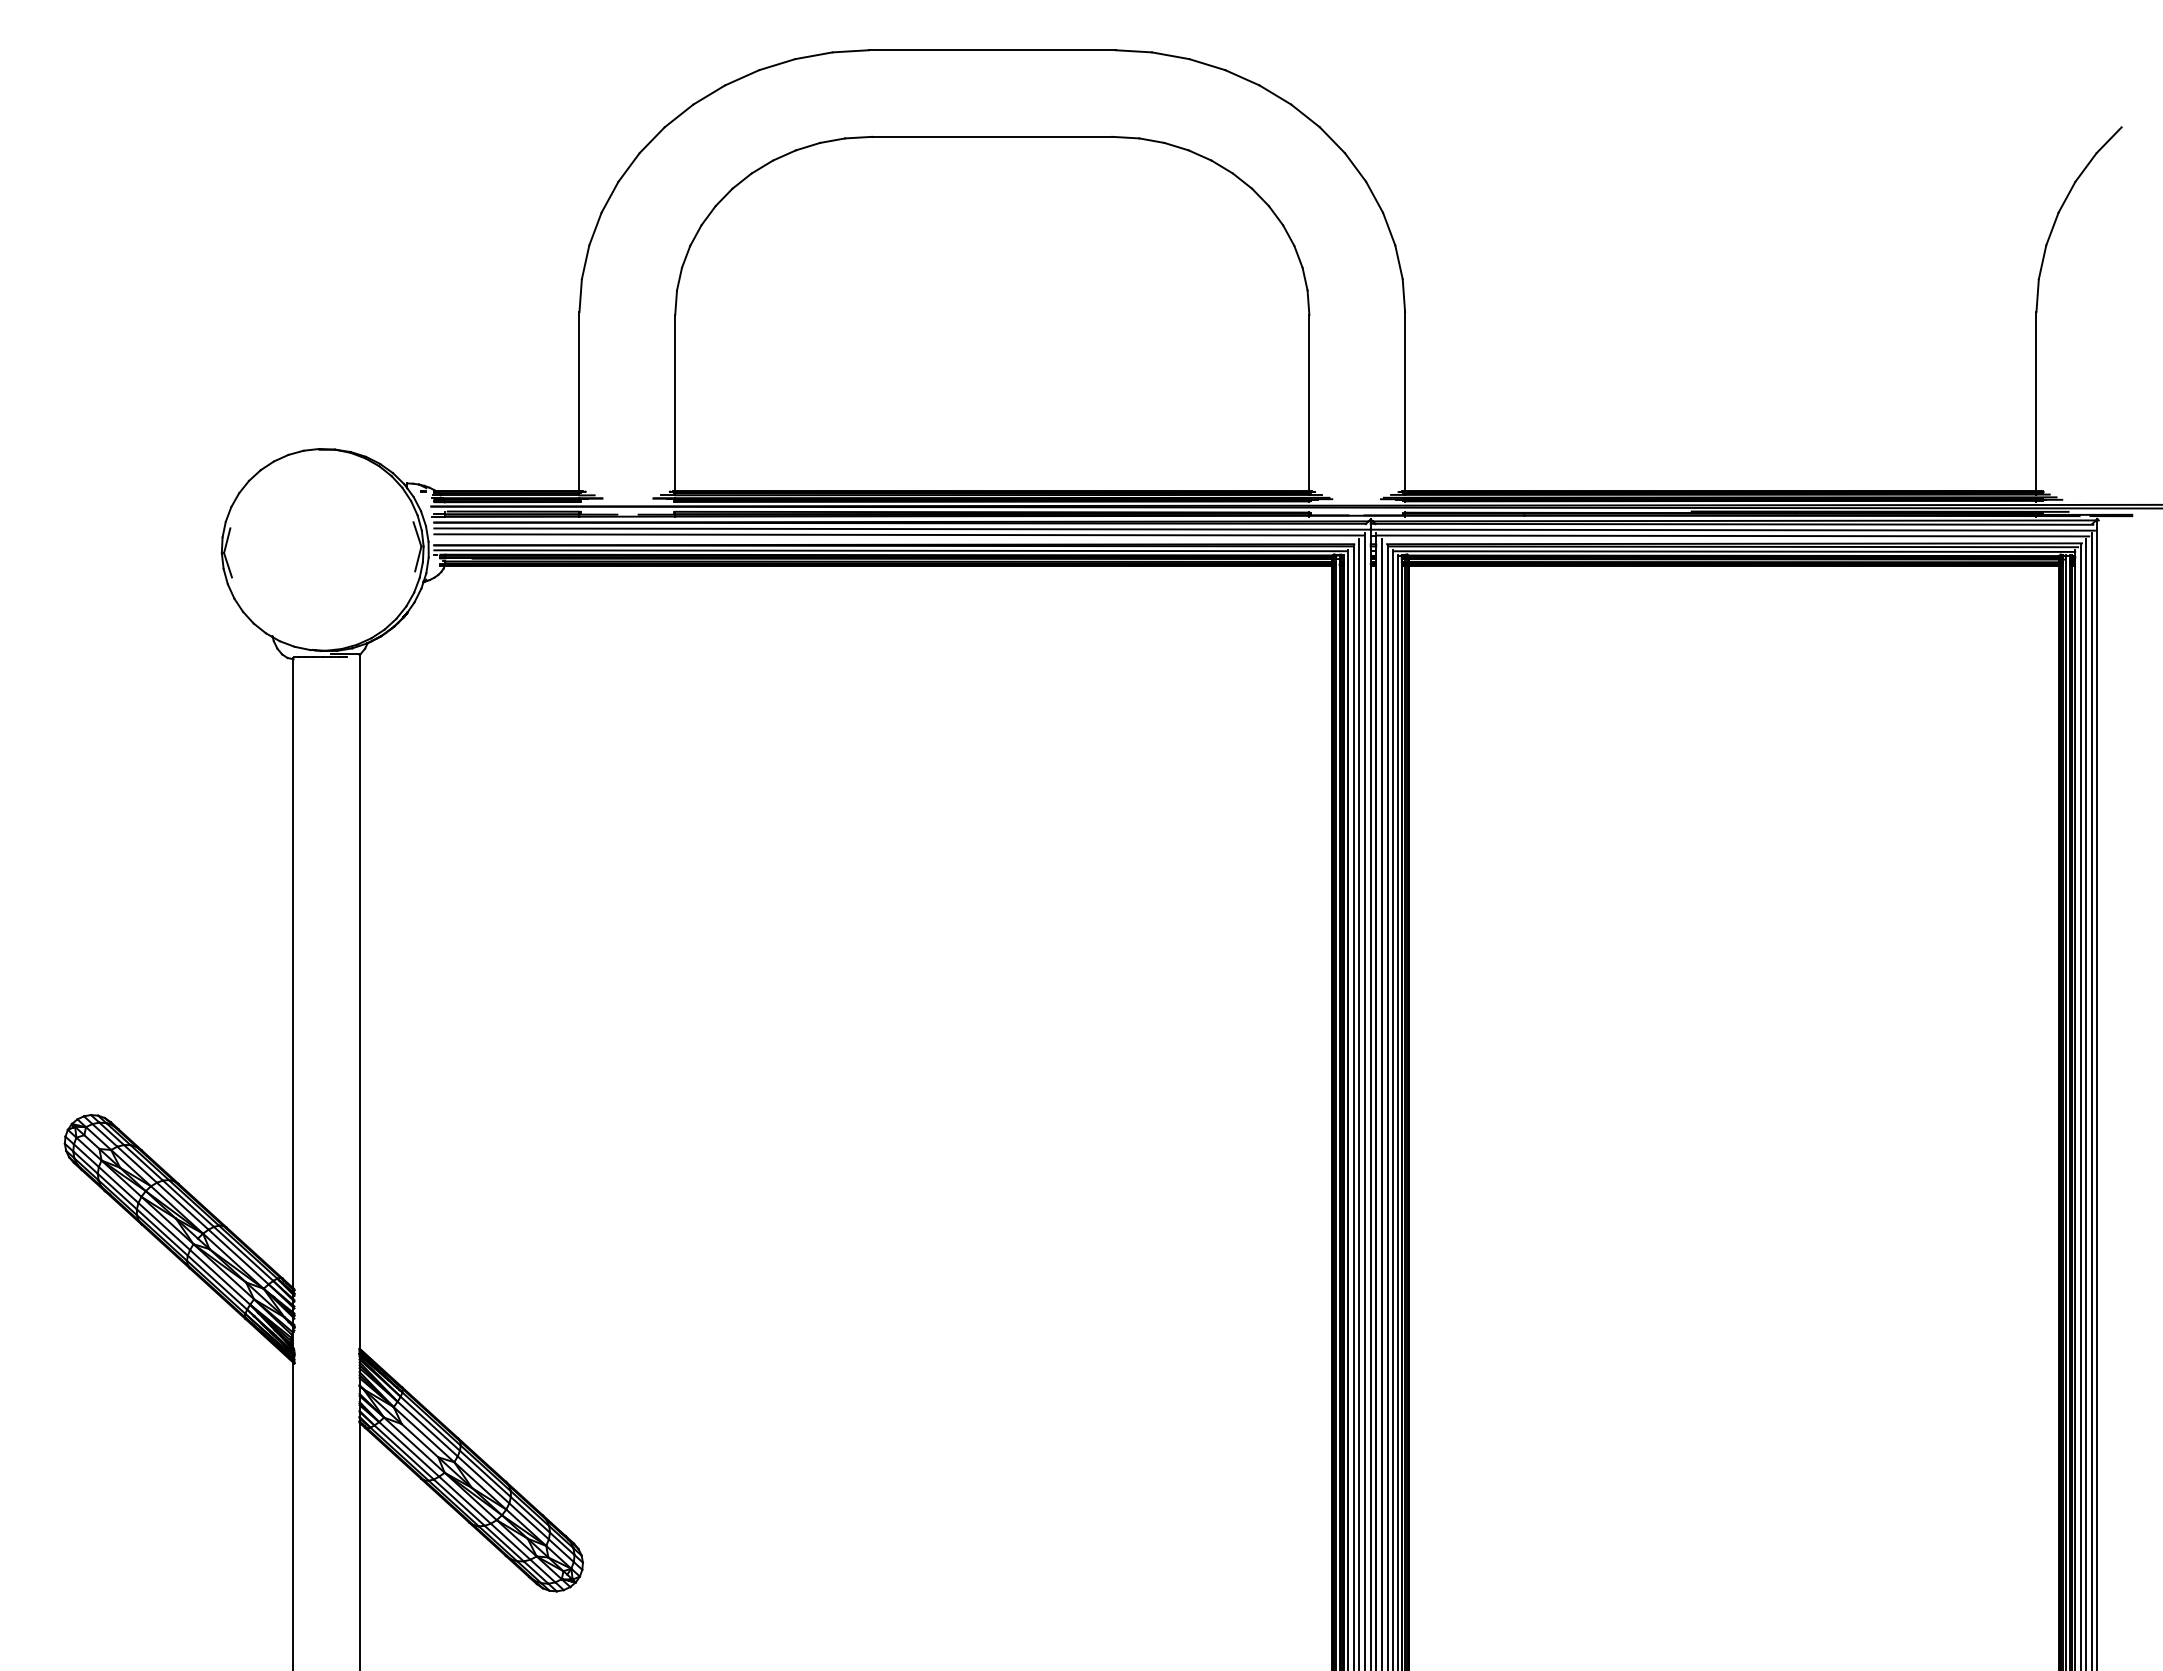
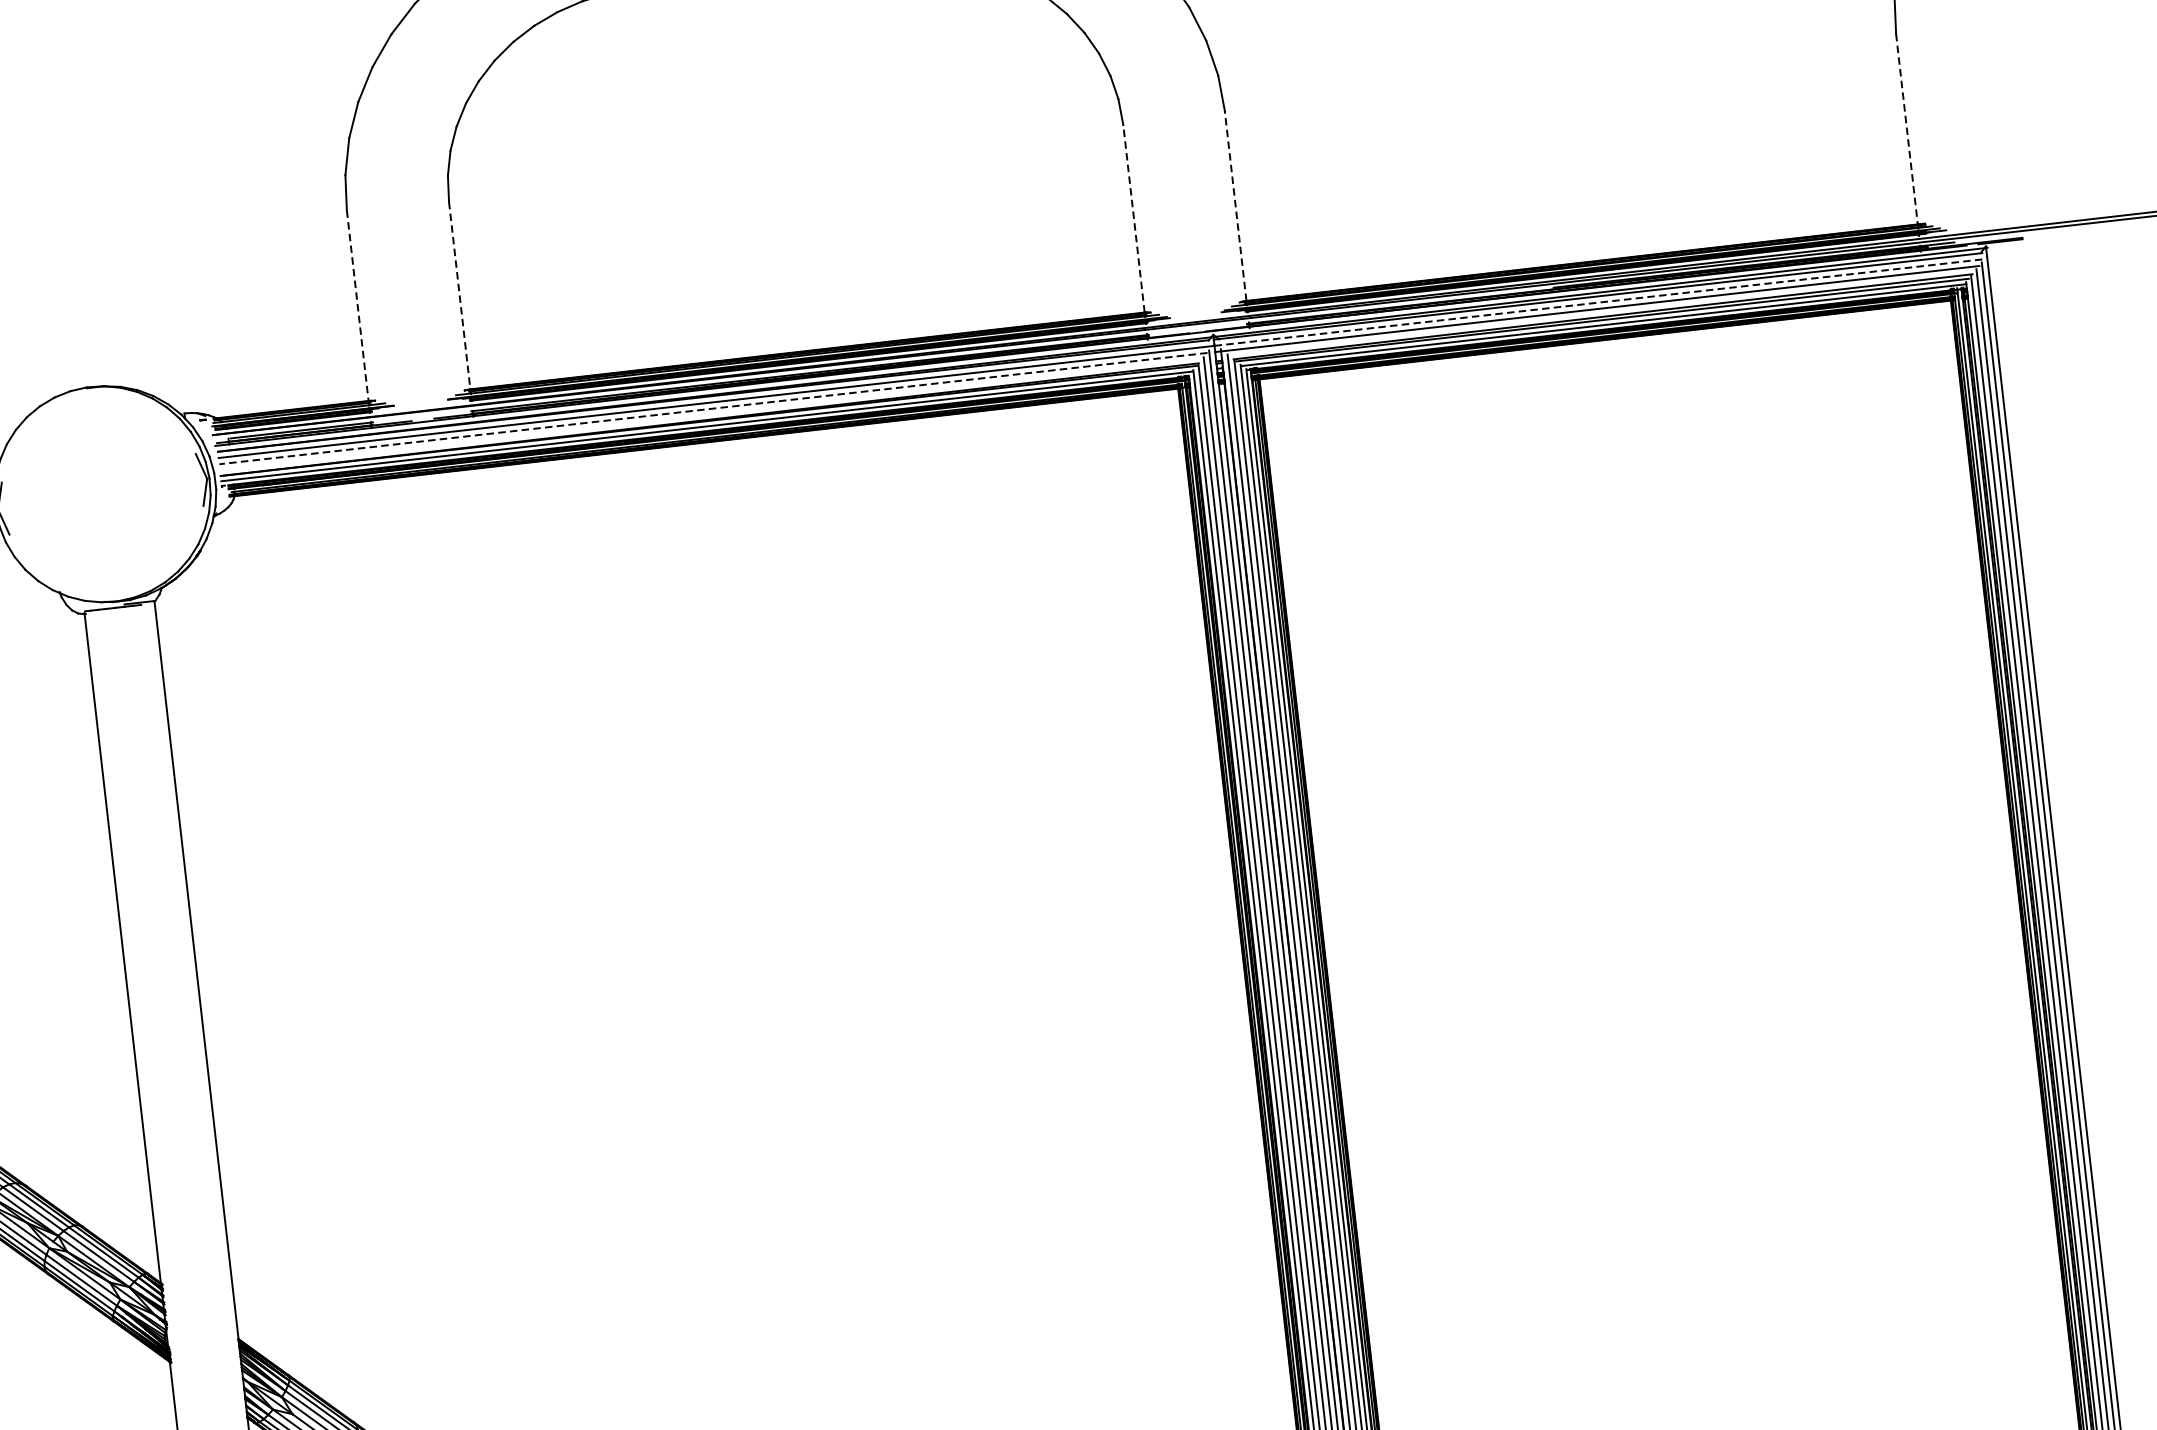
line: (579, 401) -> (357, 305), solid -> dashed
line: (1405, 401) -> (1235, 205), solid -> dashed
line: (2036, 401) -> (1906, 128), solid -> dashed
line: (1309, 402) -> (1134, 218), solid -> dashed
line: (675, 403) -> (460, 295), solid -> dashed
line: (1733, 530) -> (1600, 302), solid -> dashed
line: (898, 534) -> (713, 408), solid -> dashed

